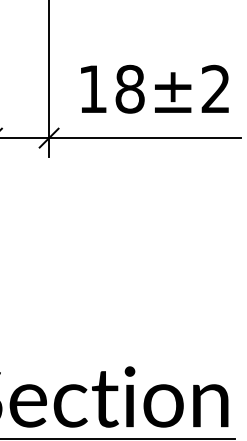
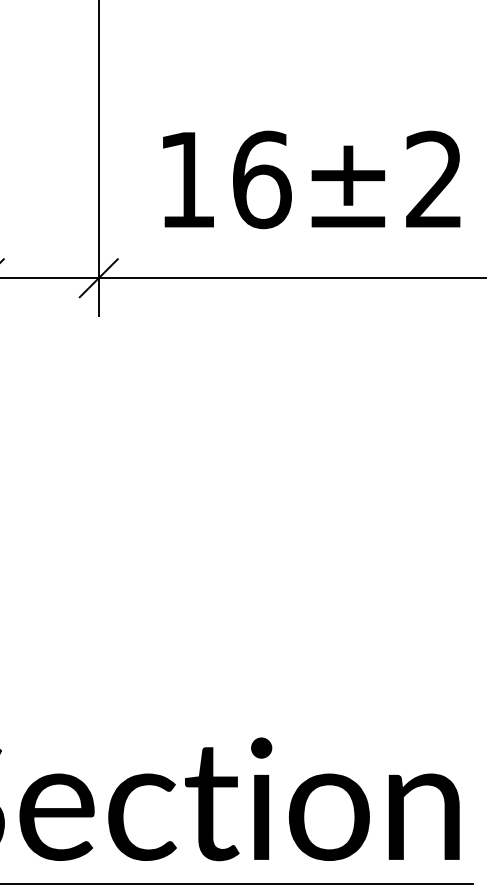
text: (130, 88) -> (262, 178), 18±2 -> 16±2

